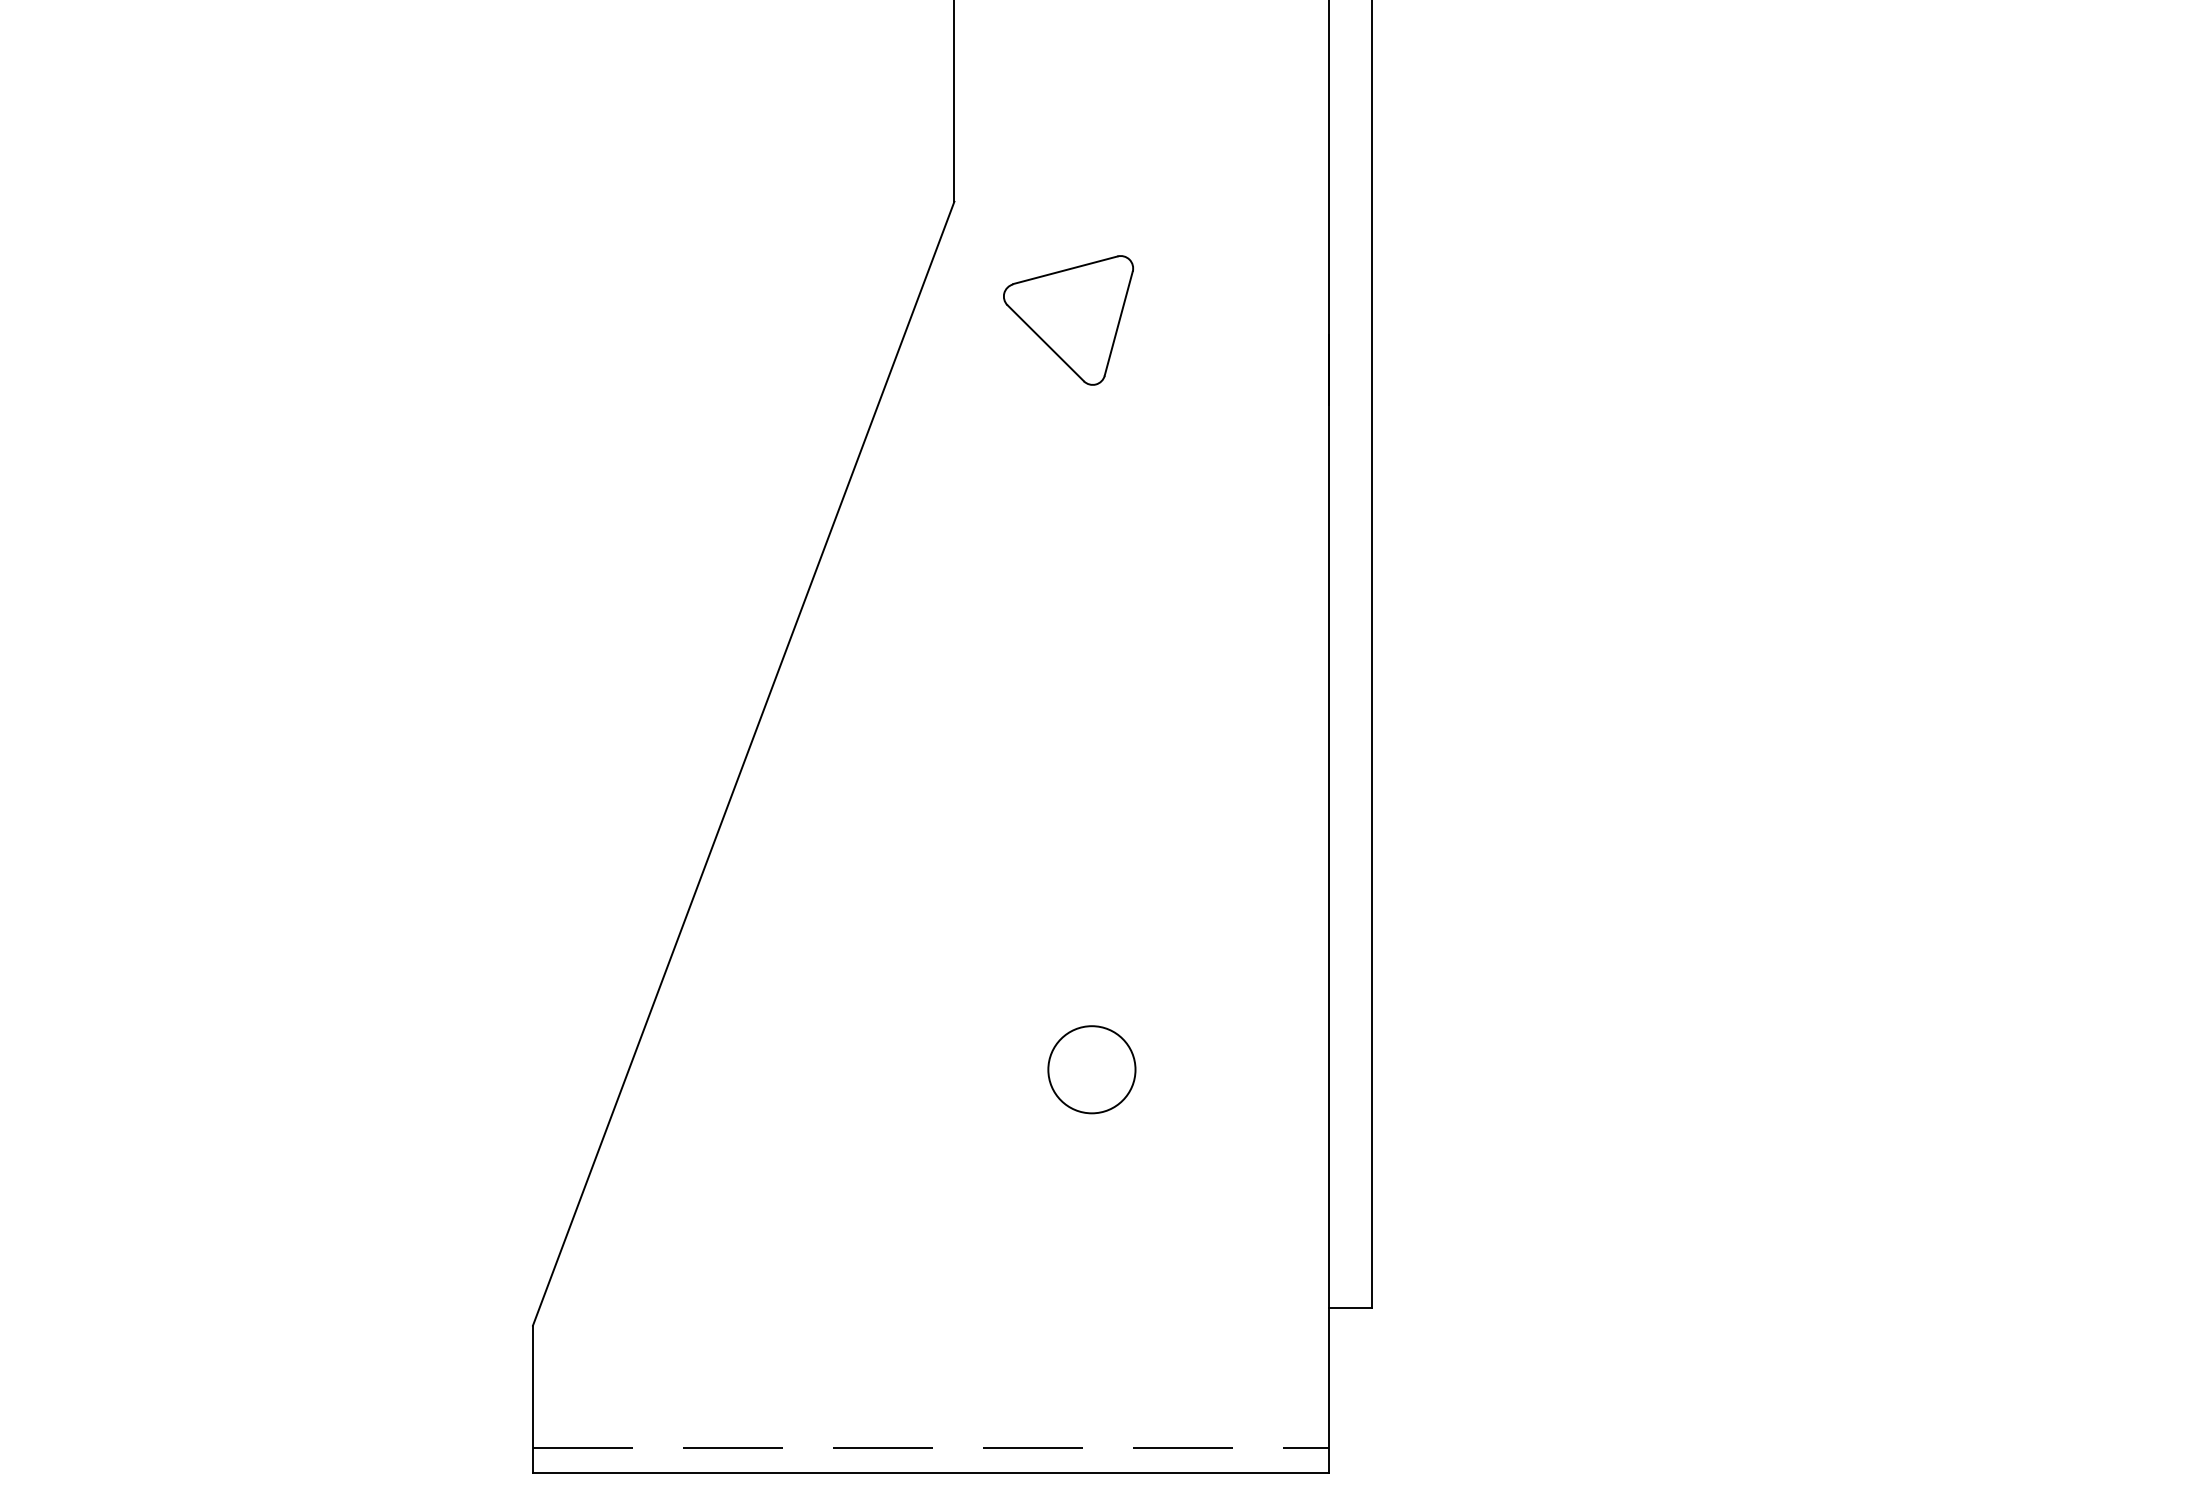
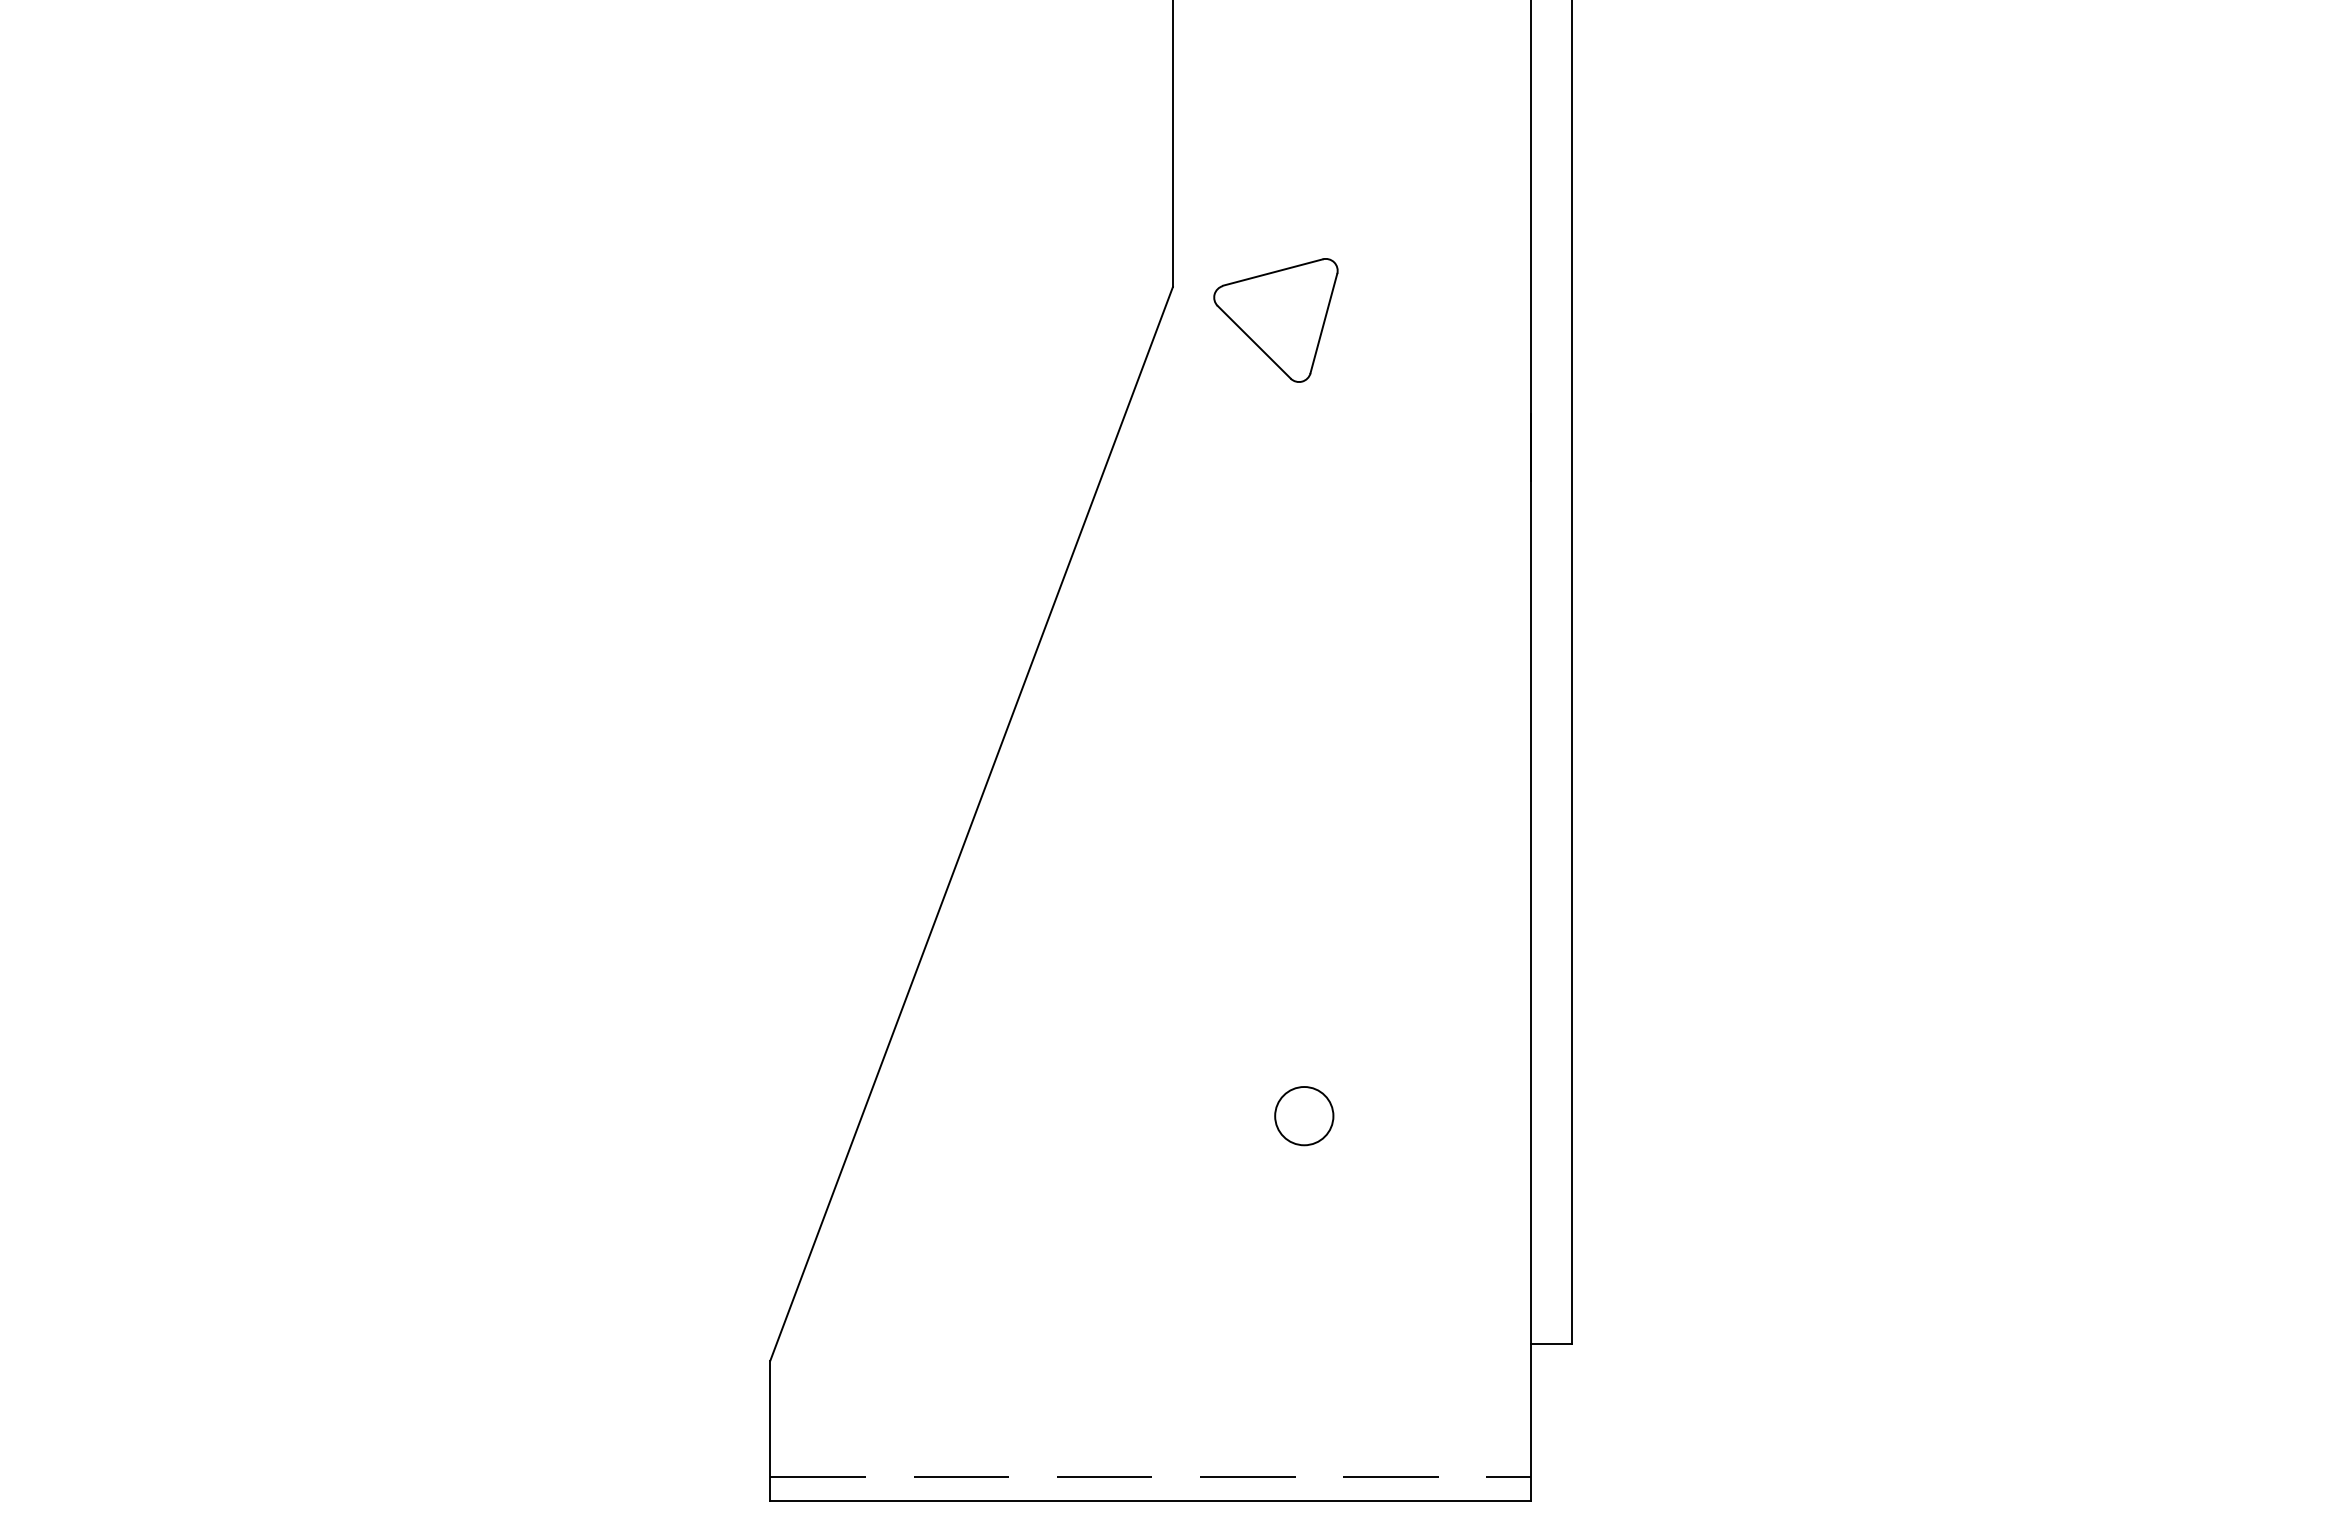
part: (1068, 320) -> (1275, 320), moved
circle: (1091, 1069) -> (1303, 1115), size x0.7

